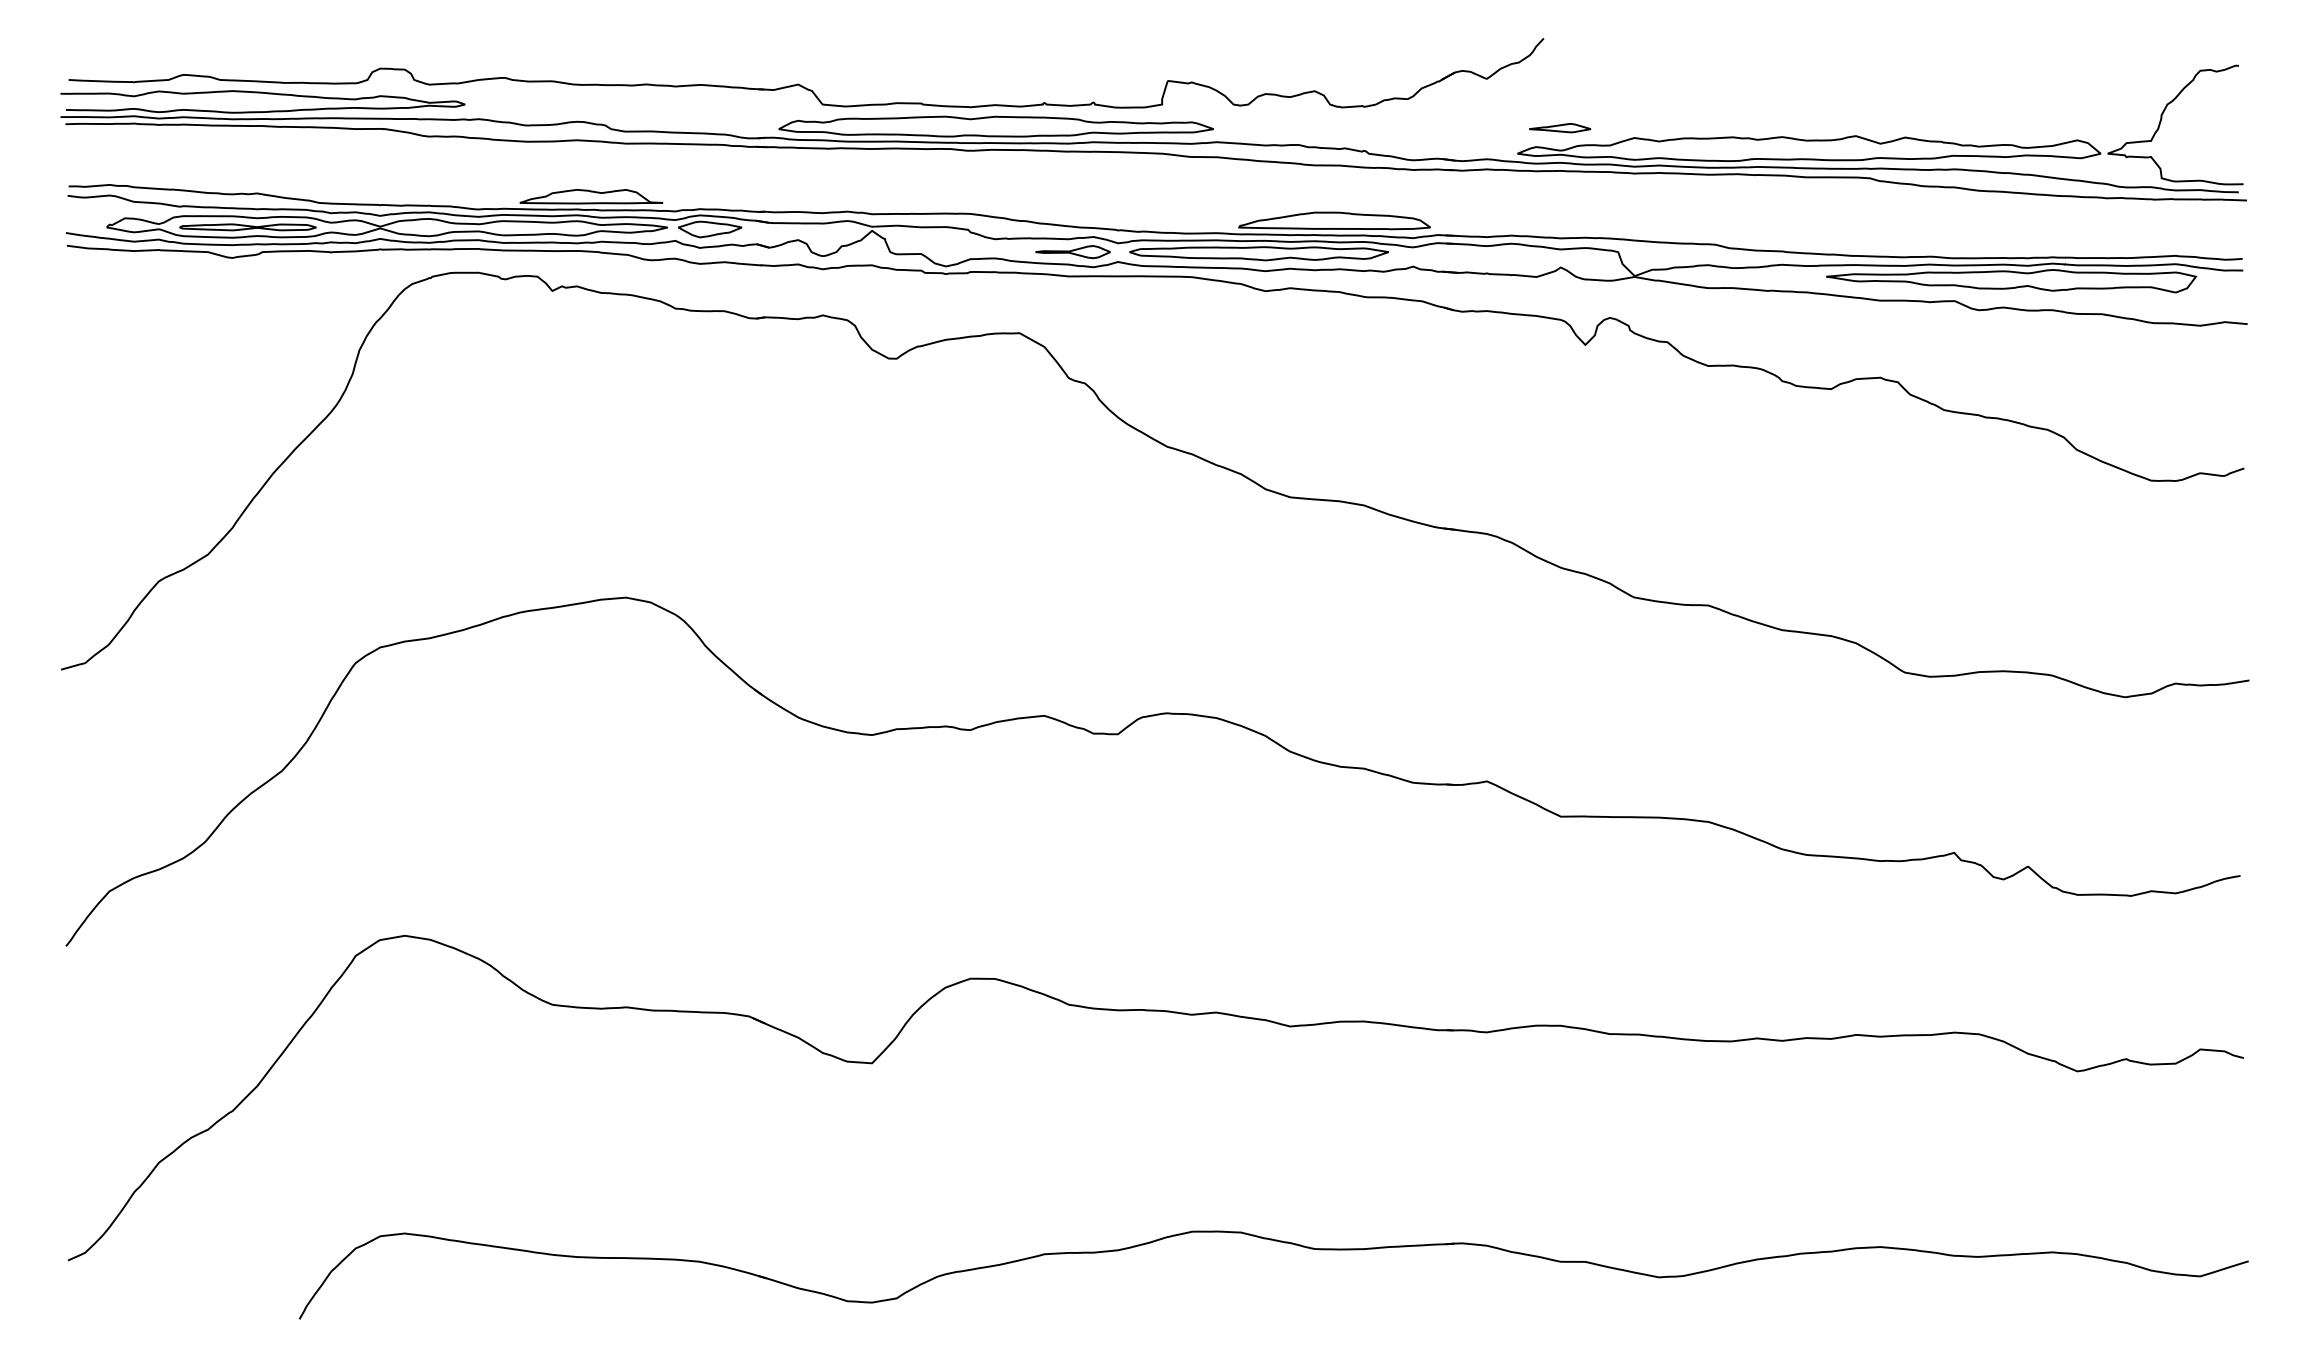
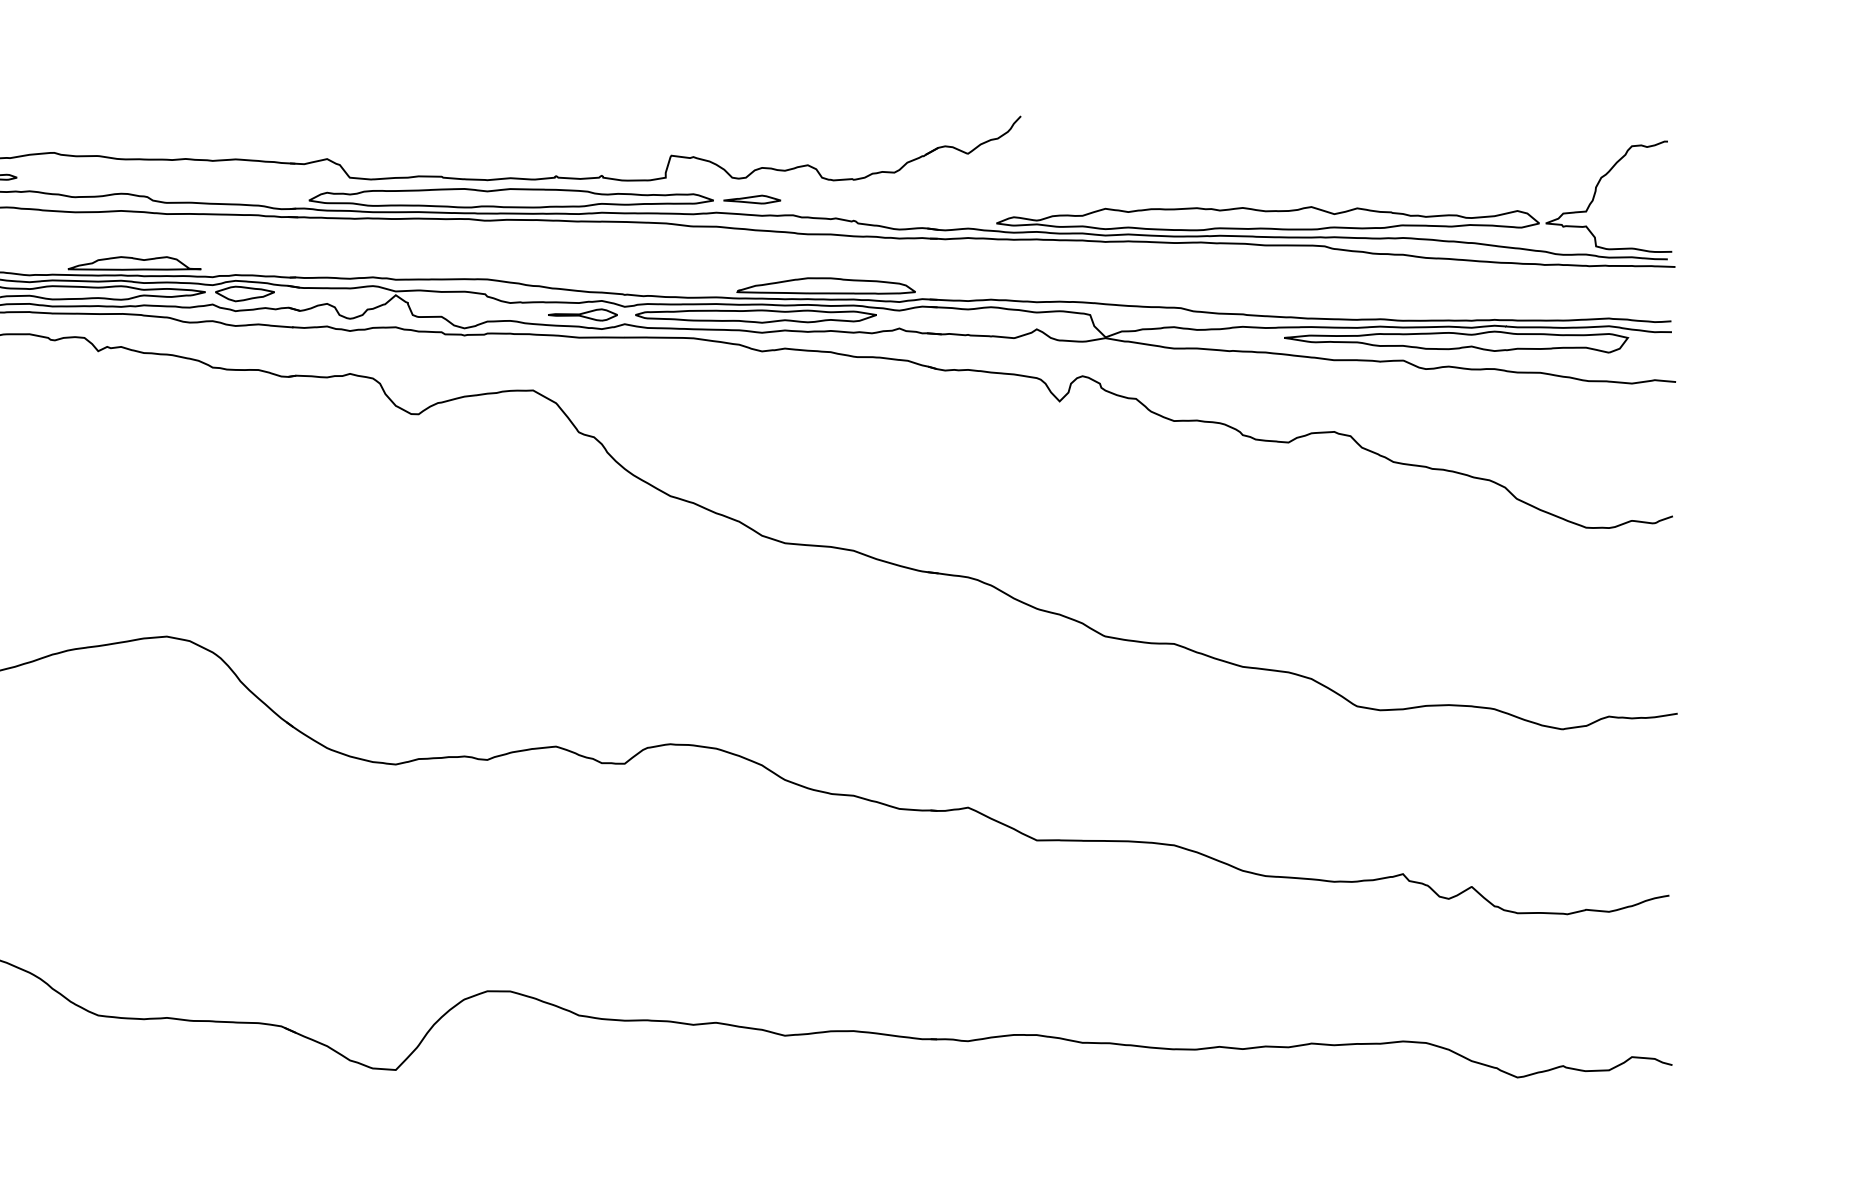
part: (1560, 128) -> (752, 199), moved

